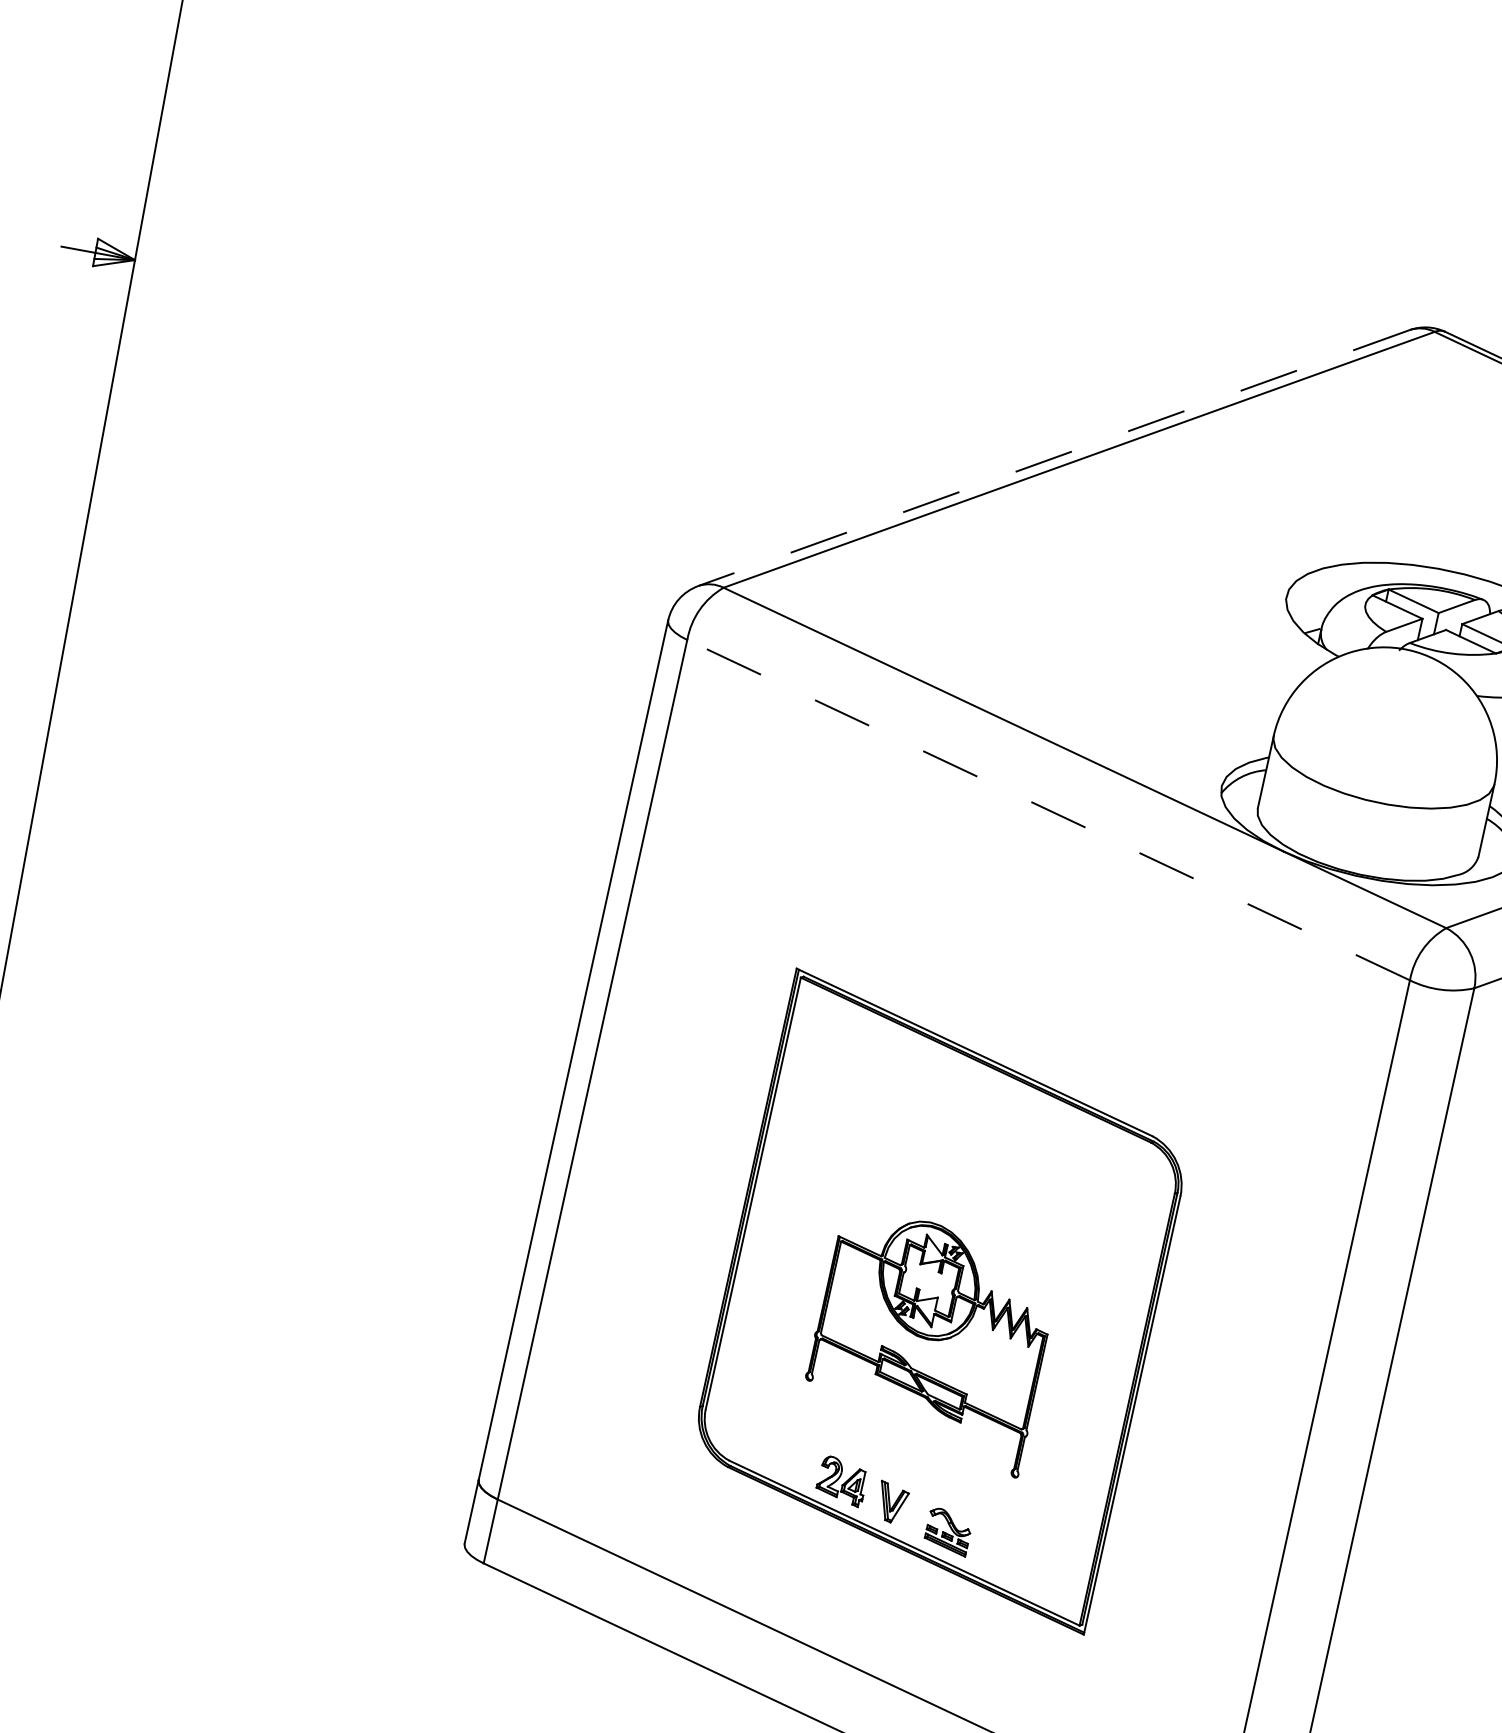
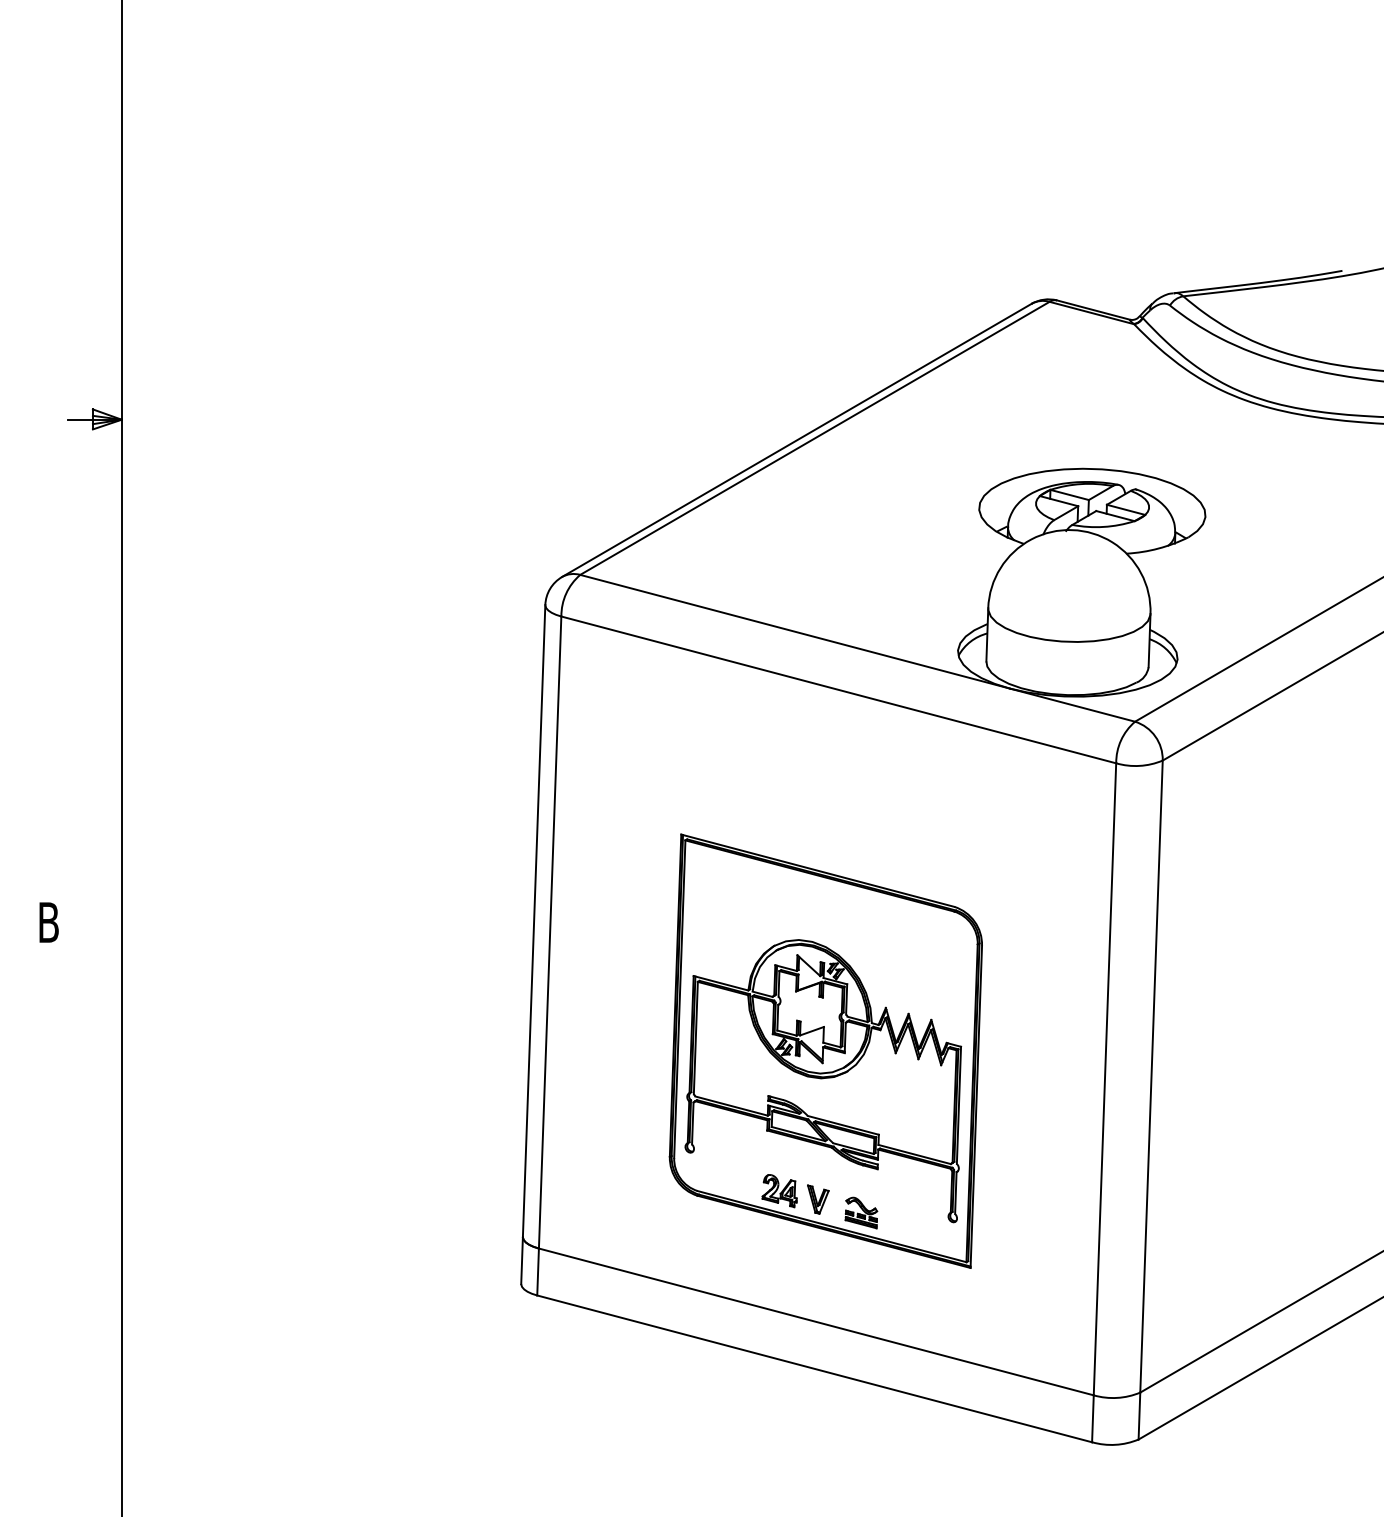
line: (1053, 458) -> (796, 440), dashed -> solid
line: (1048, 809) -> (838, 689), dashed -> solid
part: (929, 1342) -> (823, 1081), size x1.67

